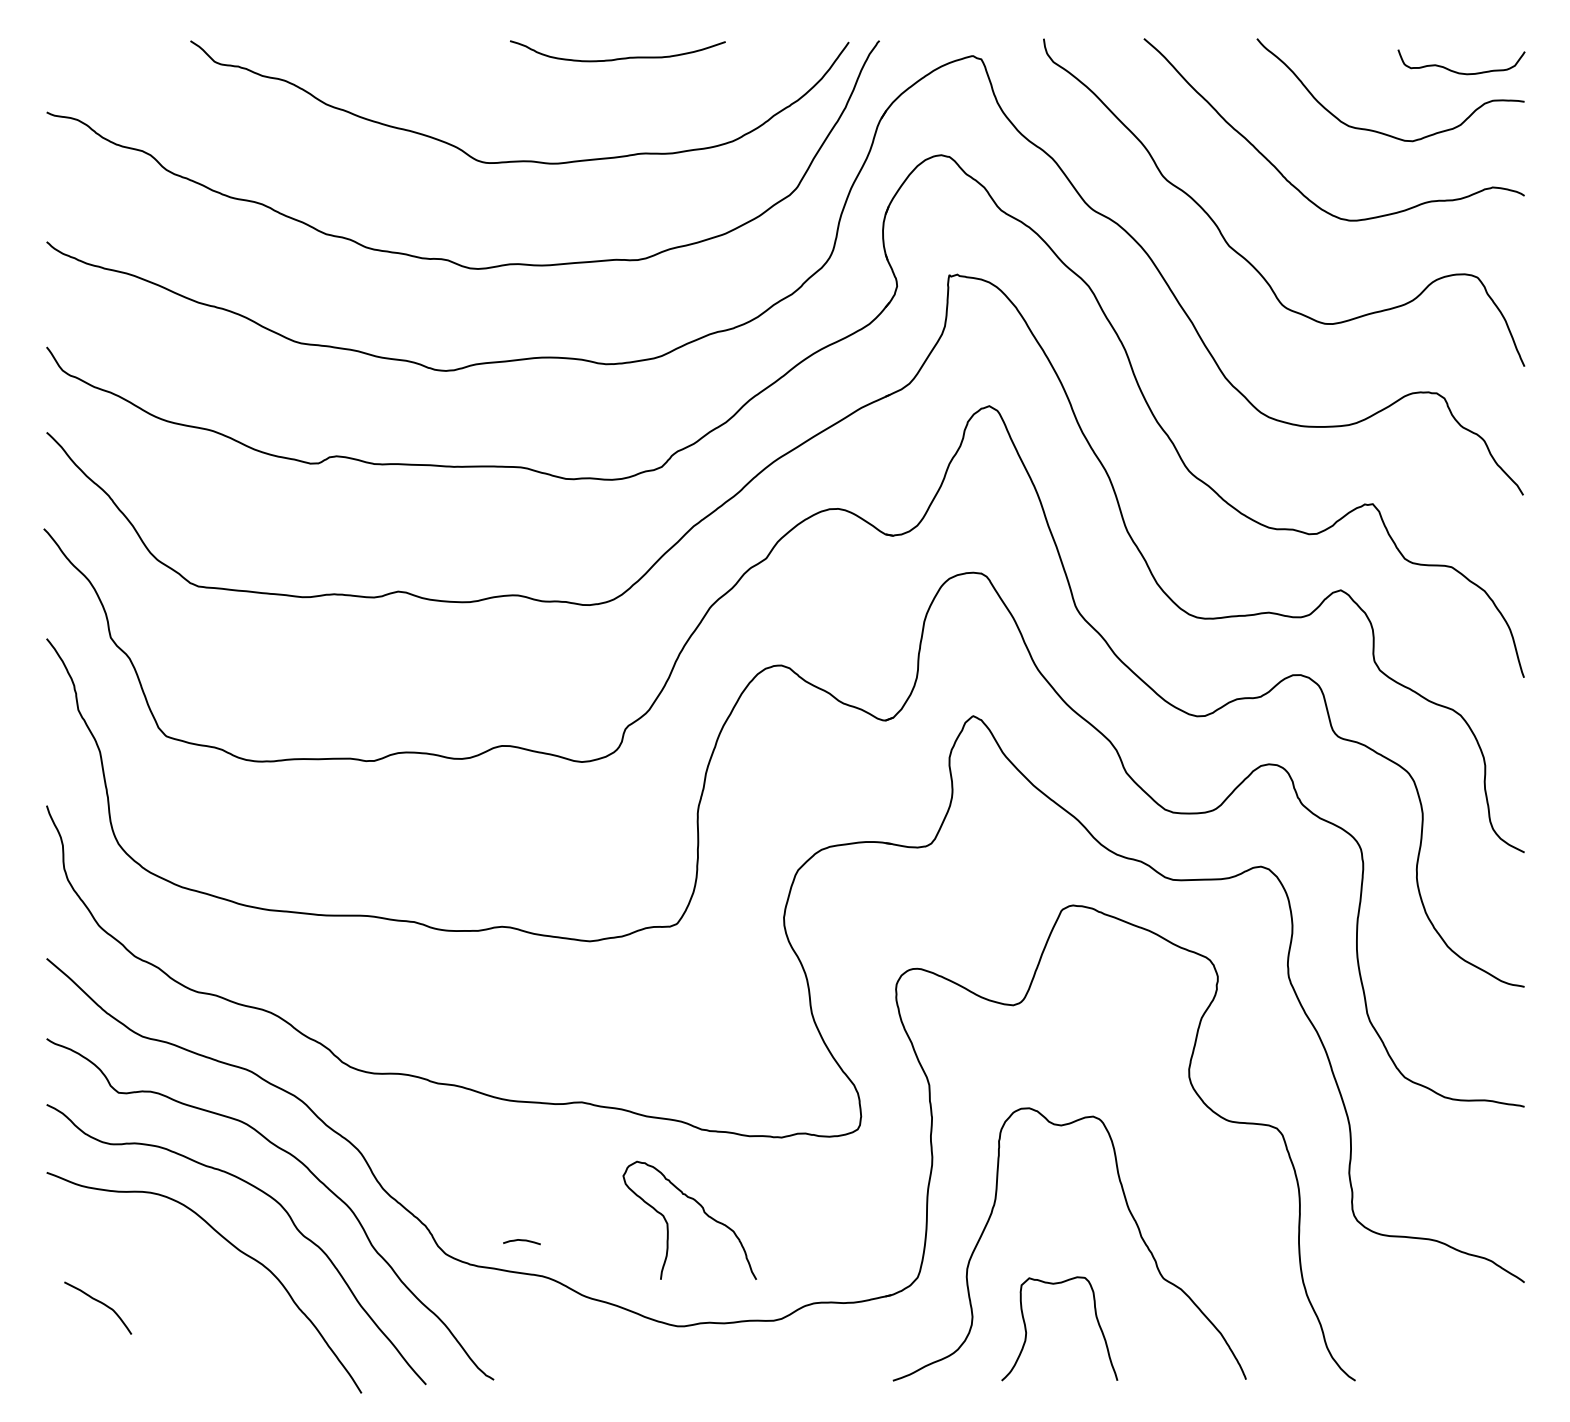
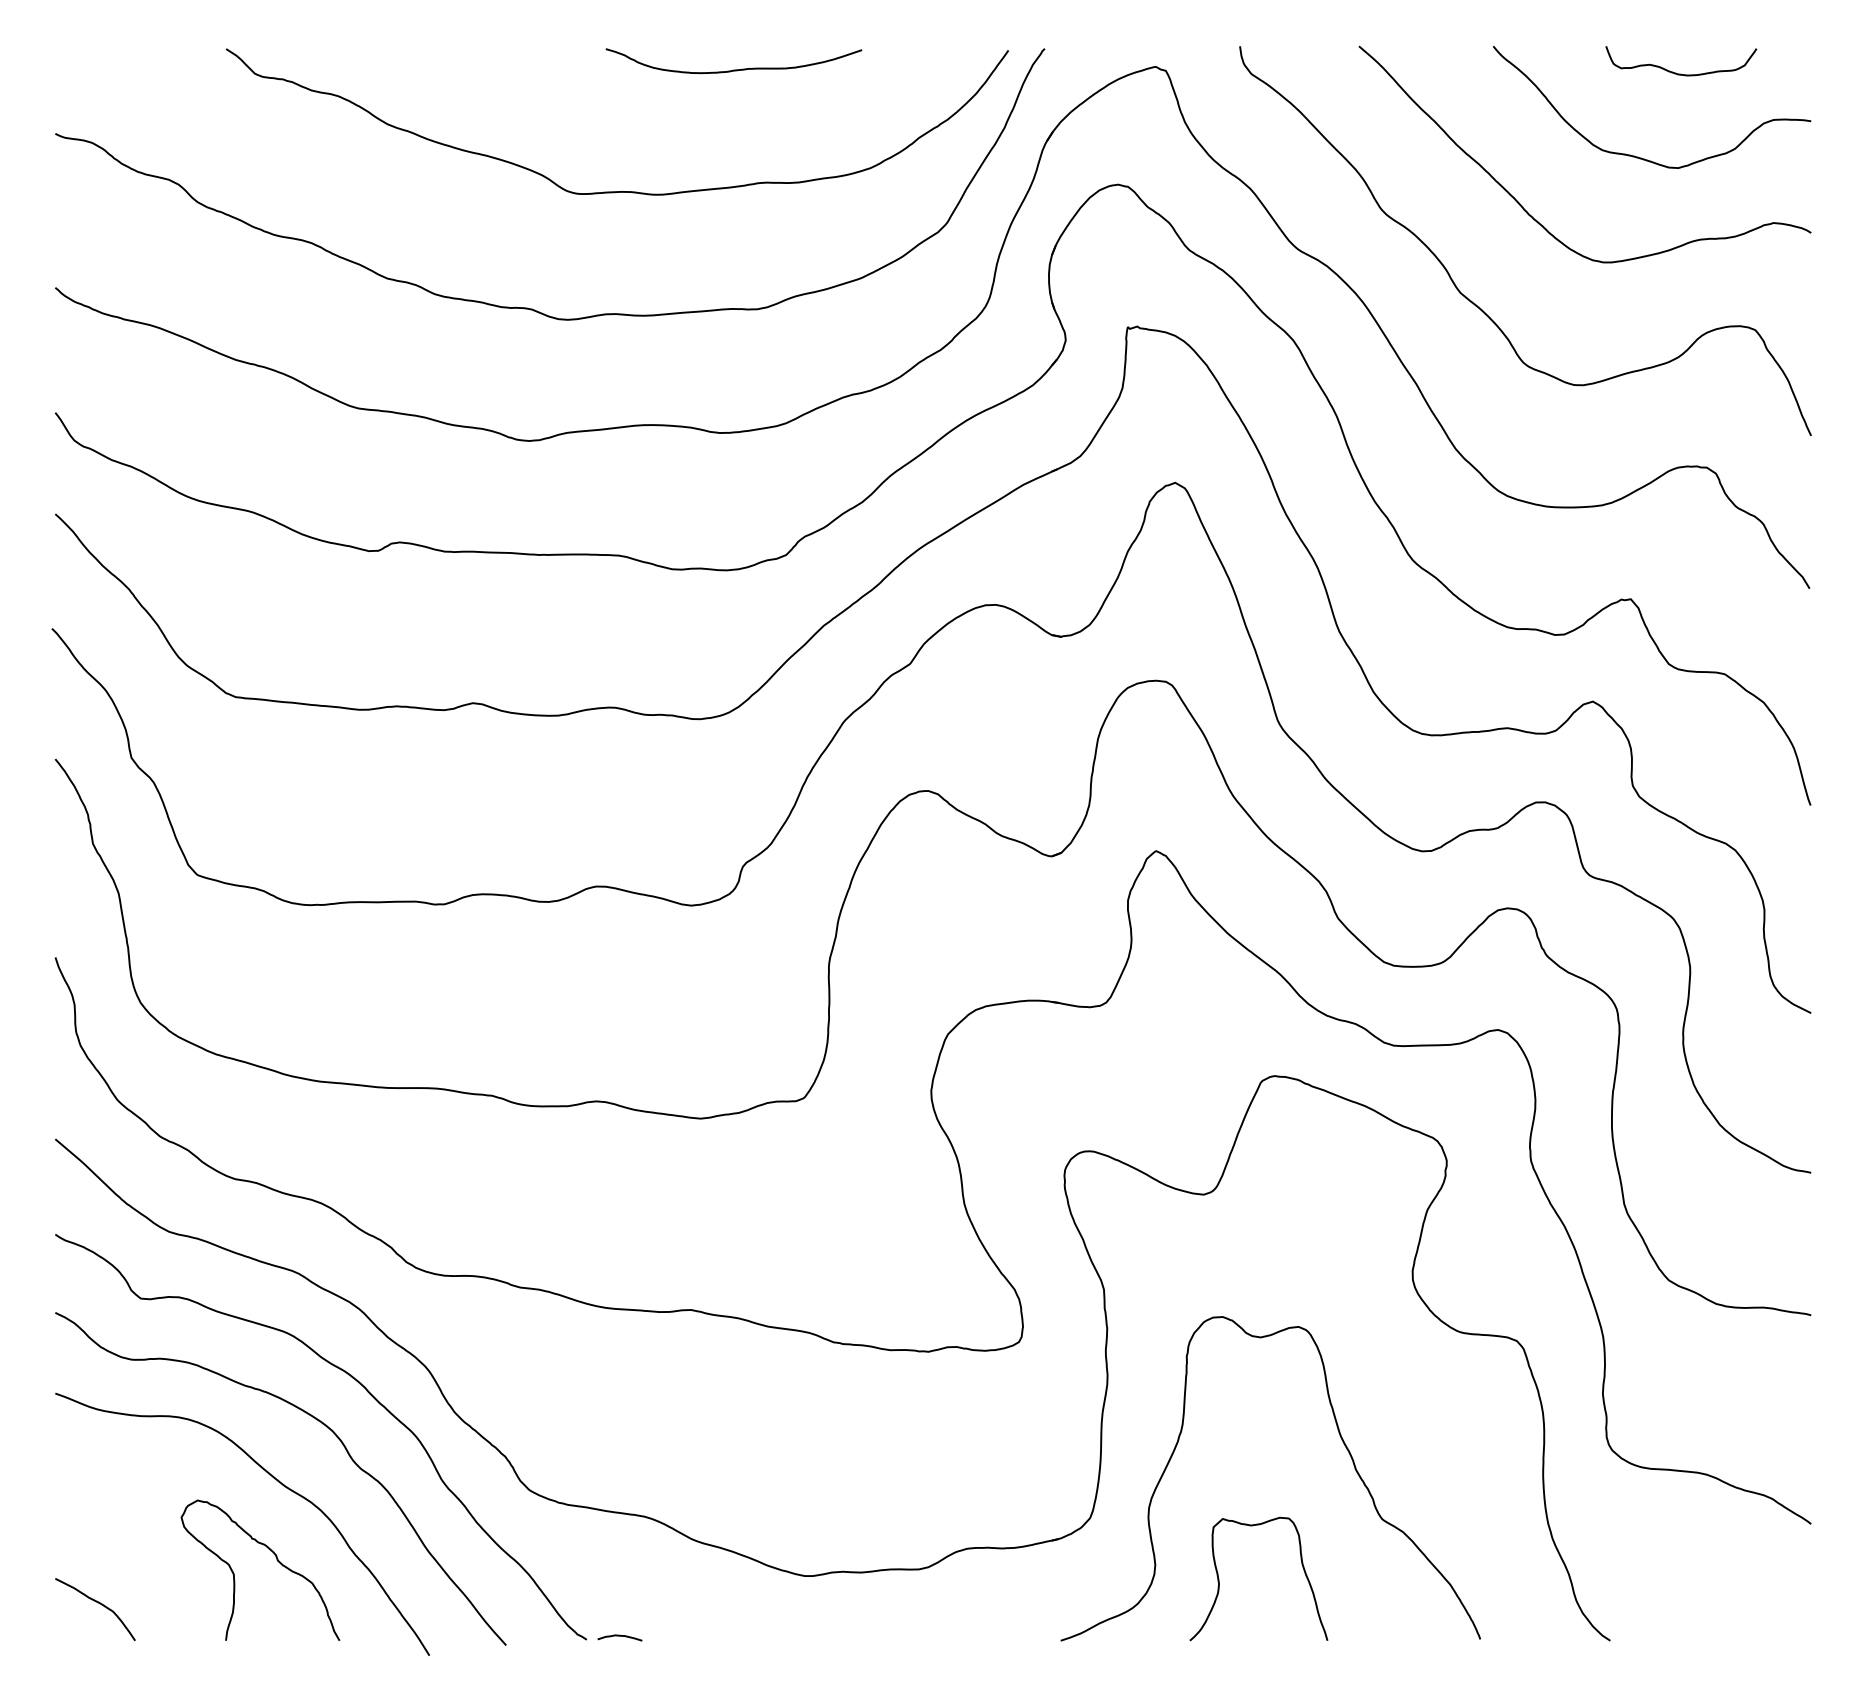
curve: (1461, 72) -> (1681, 73), moved
curve: (703, 1212) -> (276, 1560), moved
curve: (521, 1240) -> (619, 1636), moved
curve: (101, 1303) -> (99, 1604), moved

